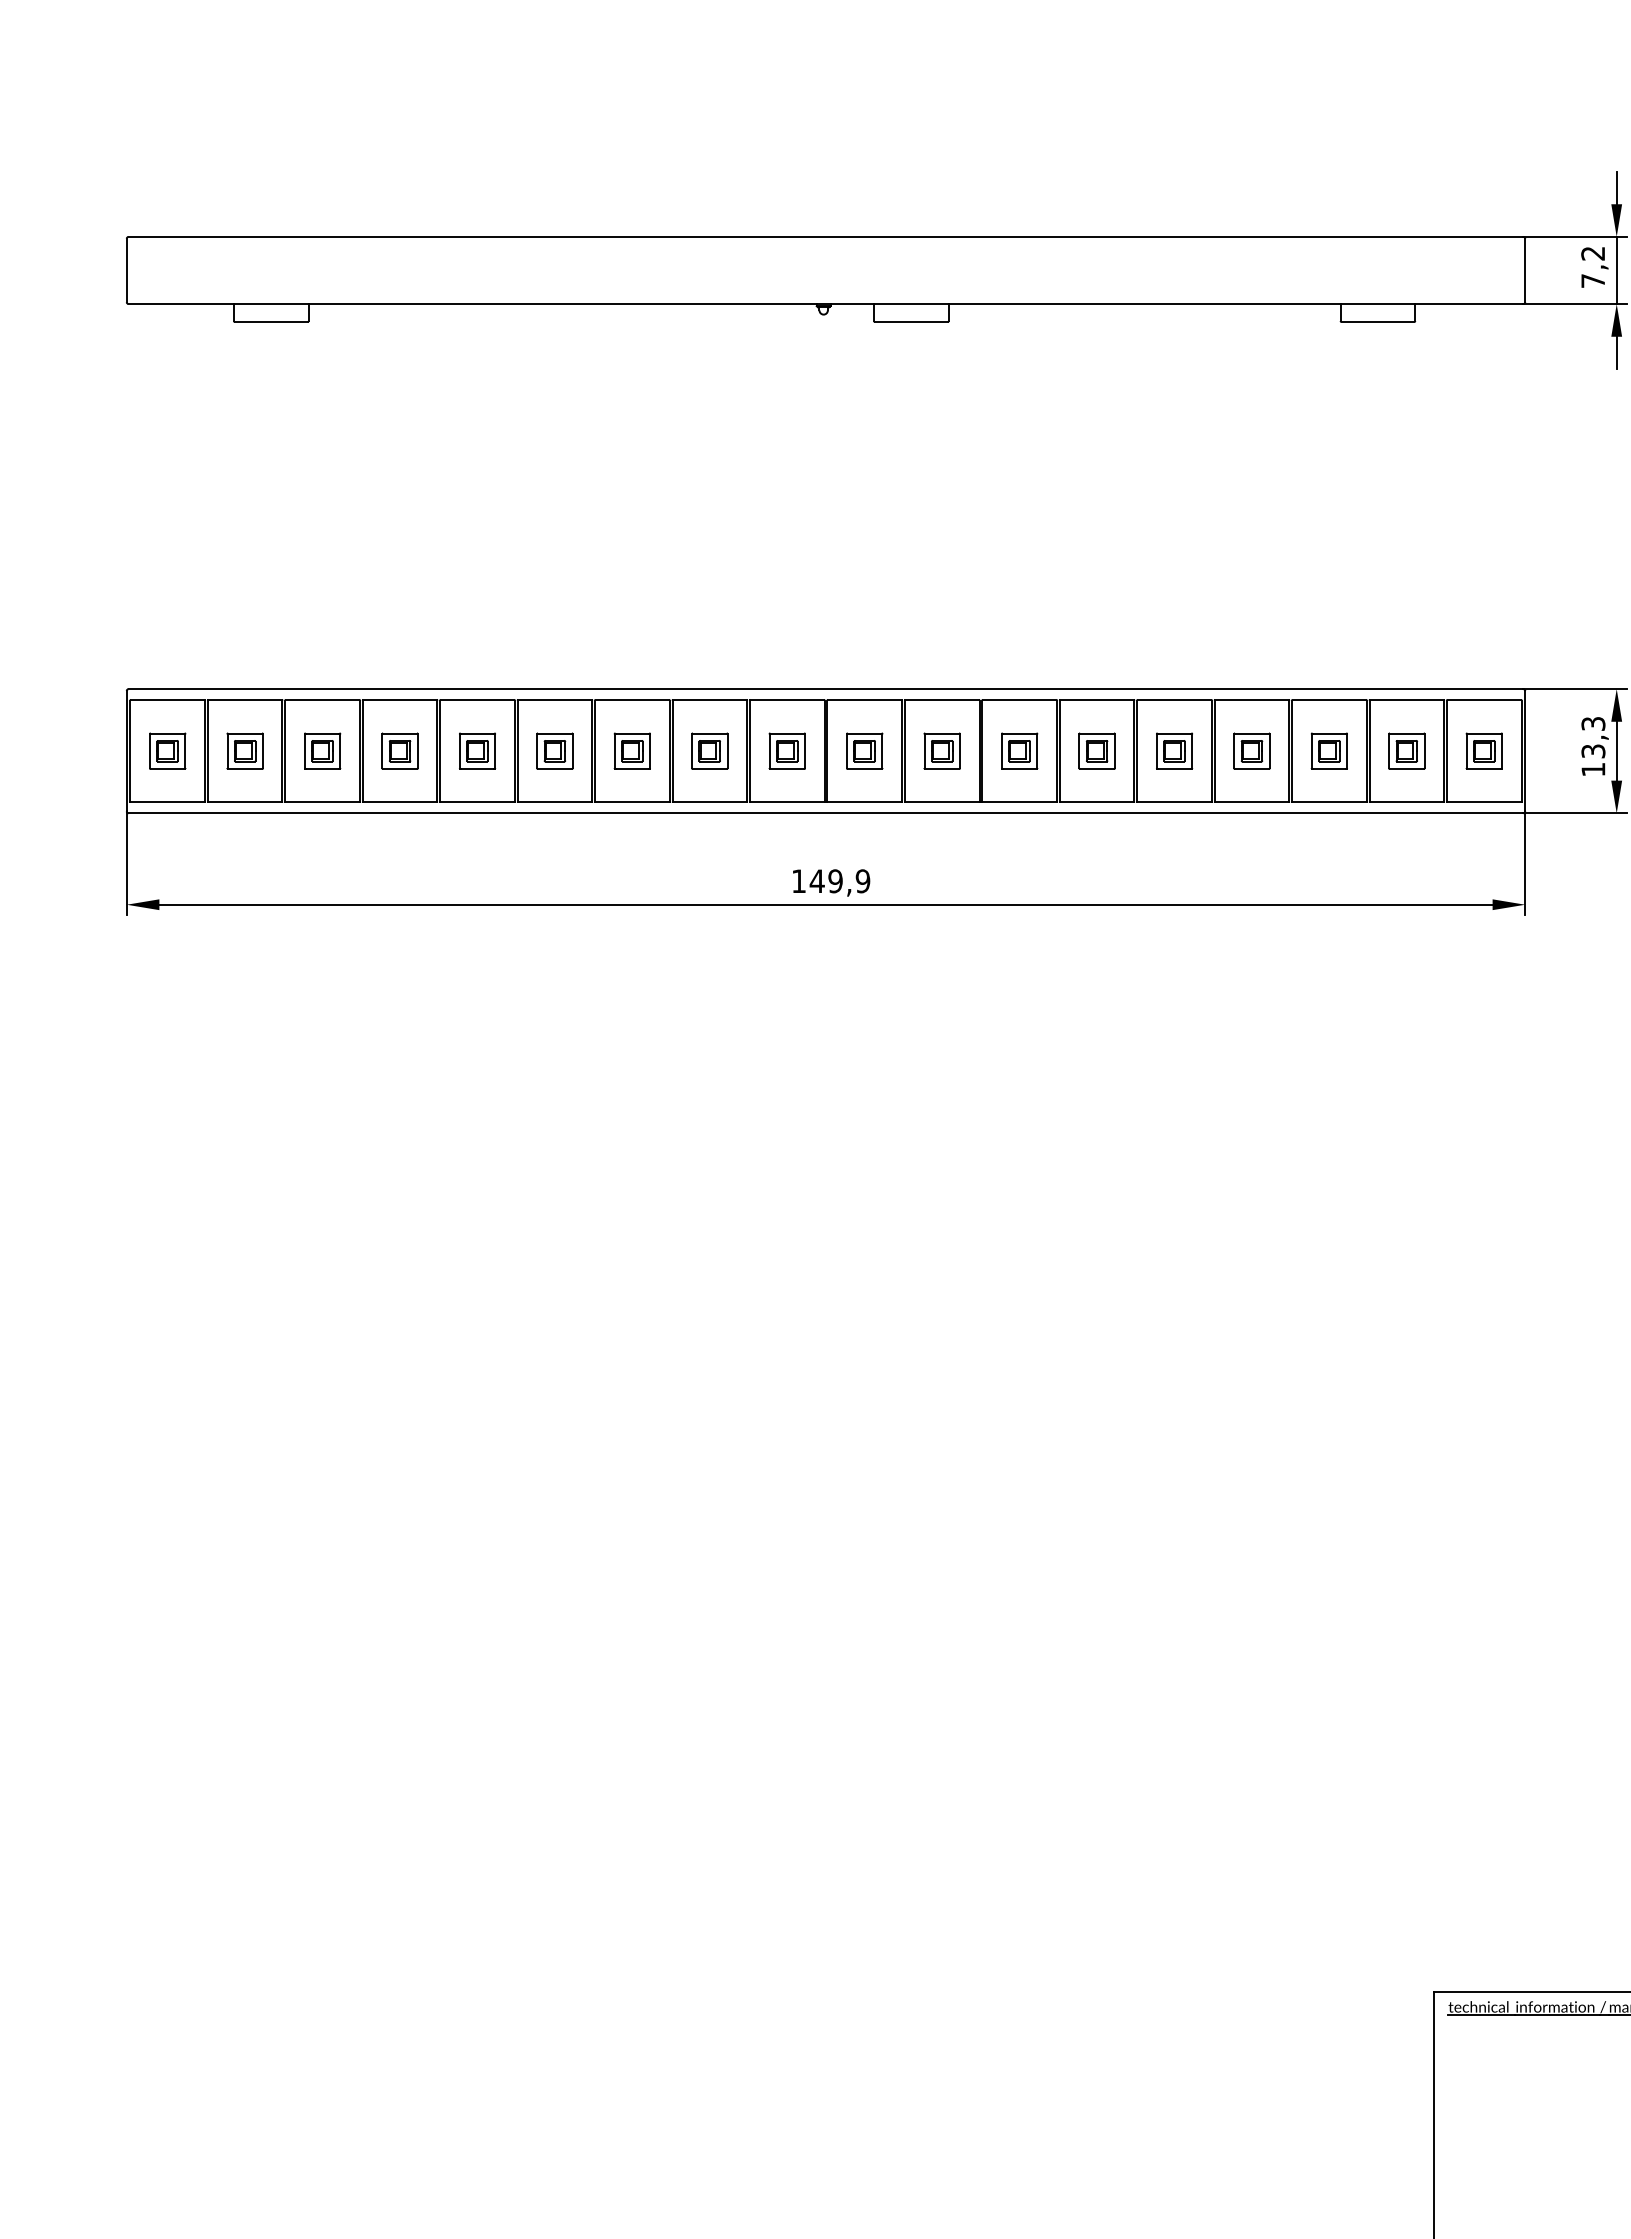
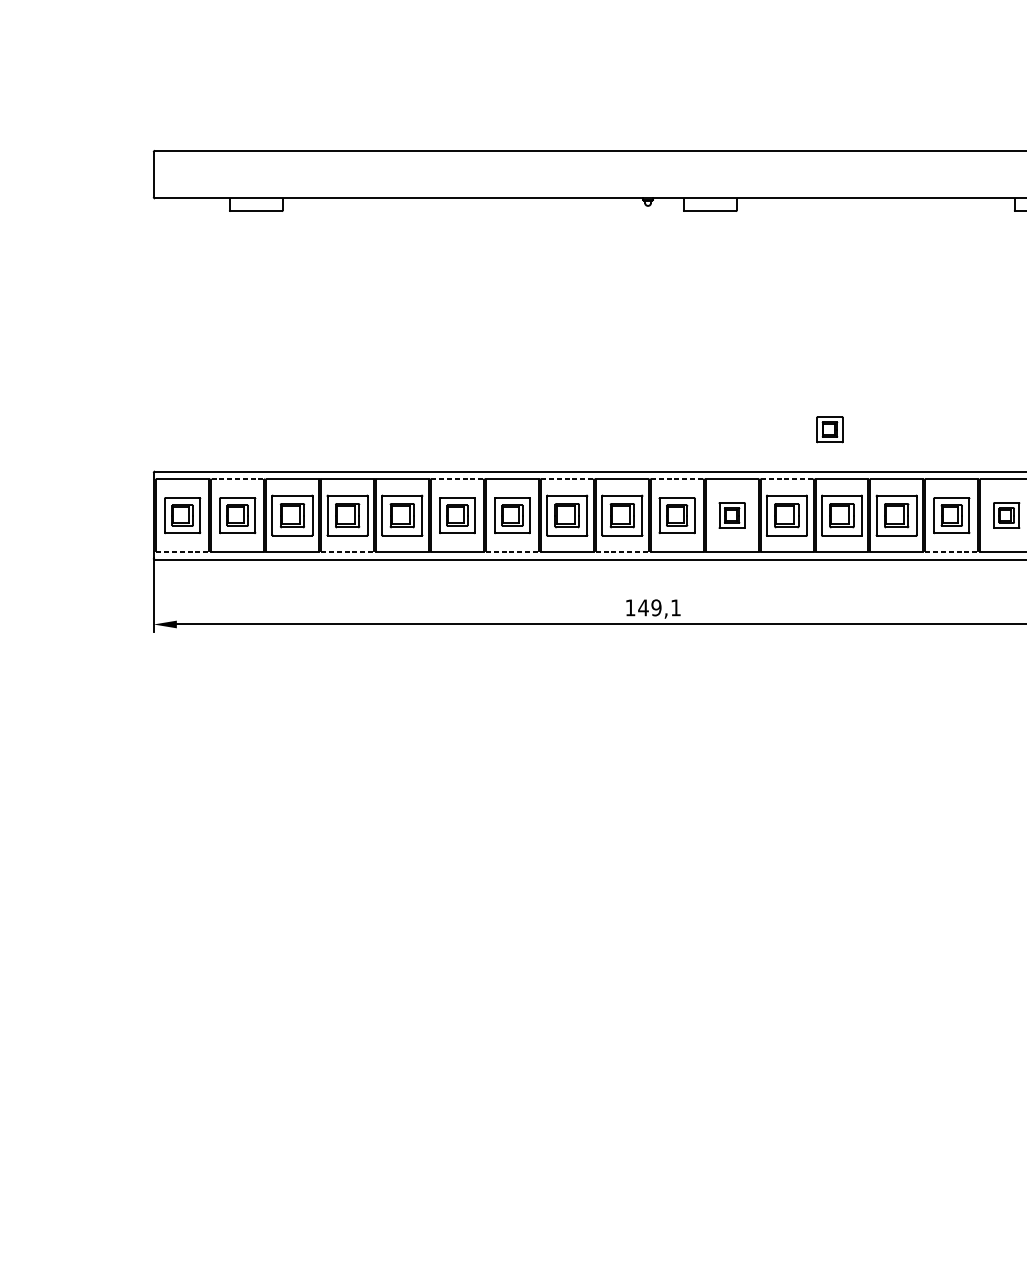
part: (1079, 629) -> (829, 429), added
line: (245, 699) -> (237, 478), solid -> dashed
line: (554, 699) -> (457, 478), solid -> dashed
line: (709, 699) -> (567, 478), solid -> dashed
line: (864, 699) -> (677, 478), solid -> dashed
line: (1019, 699) -> (786, 478), solid -> dashed
part: (167, 750) -> (182, 515), size x1.4
part: (244, 750) -> (237, 515), size x1.4
part: (322, 750) -> (292, 515), size x1.6
part: (399, 750) -> (347, 515), size x1.6
part: (477, 750) -> (402, 515), size x1.6
part: (554, 750) -> (457, 515), size x1.4
part: (631, 750) -> (511, 515), size x1.4
part: (709, 750) -> (567, 515), size x1.6
part: (786, 750) -> (621, 515), size x1.6
part: (864, 750) -> (677, 515), size x1.4
part: (1019, 750) -> (786, 515), size x1.6
part: (1096, 750) -> (841, 515), size x1.6
part: (1174, 750) -> (896, 515), size x1.6
part: (1251, 750) -> (951, 515), size x1.4
line: (168, 802) -> (183, 551), solid -> dashed
line: (400, 802) -> (347, 551), solid -> dashed
line: (632, 802) -> (512, 551), solid -> dashed
line: (787, 802) -> (622, 551), solid -> dashed
line: (1252, 802) -> (952, 551), solid -> dashed
text: (862, 881) -> (675, 608), 149,9 -> 149,1

